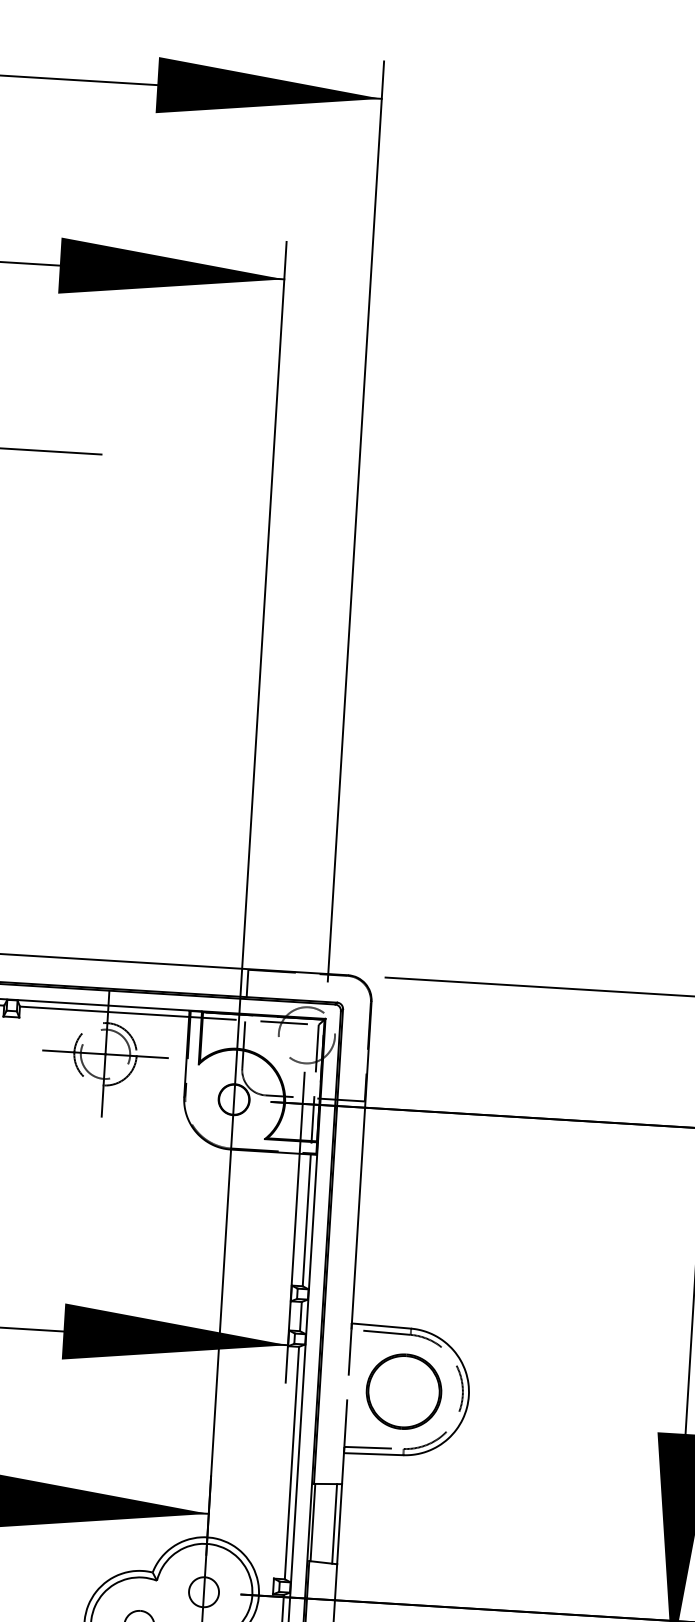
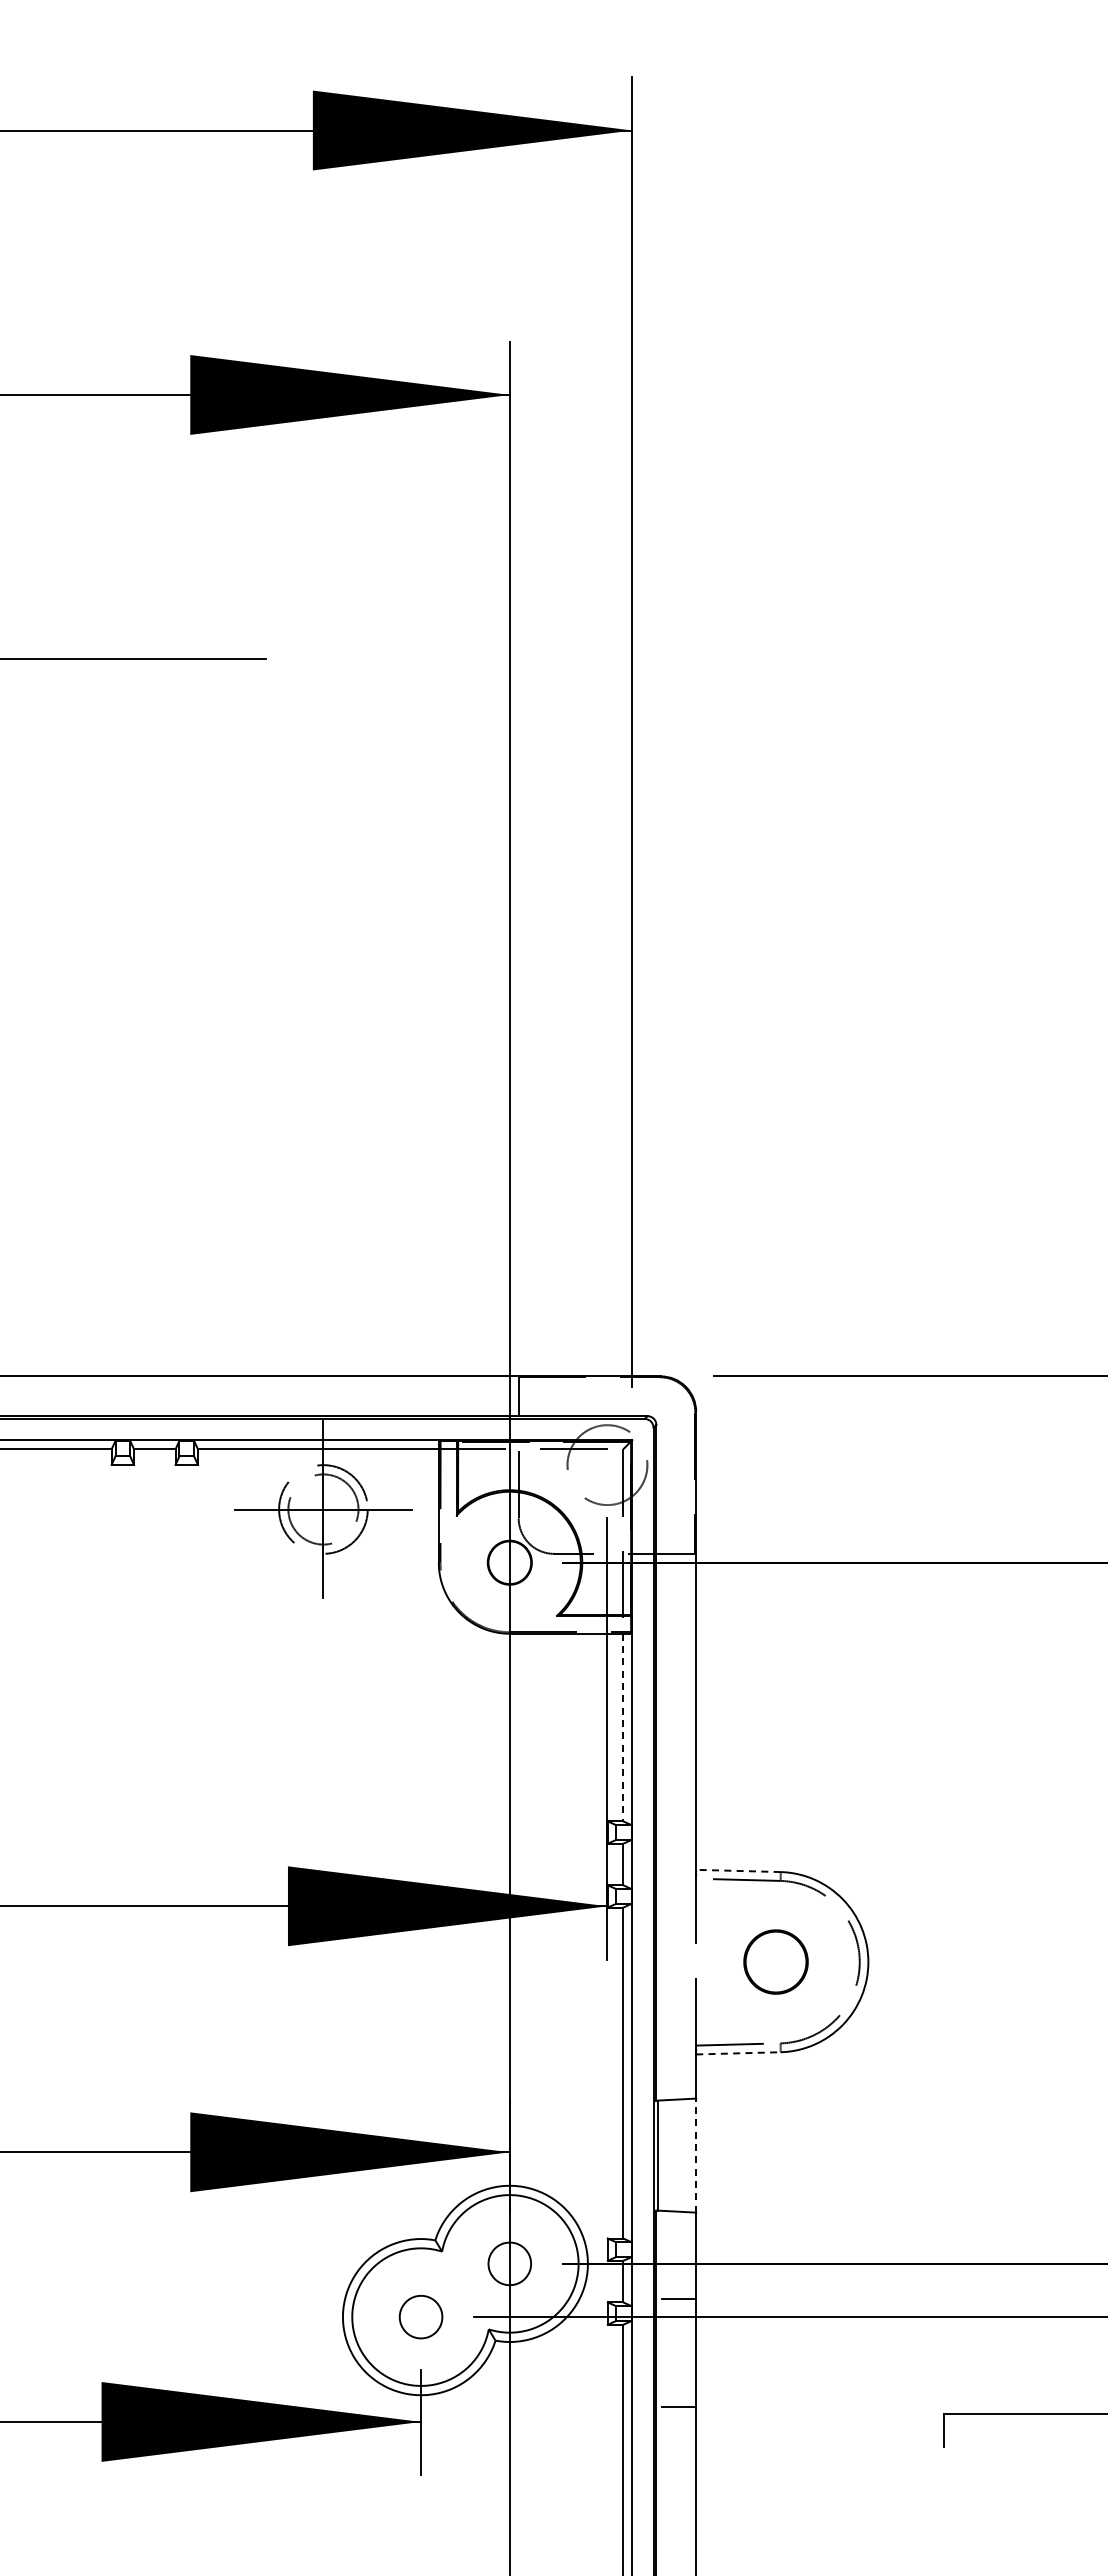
line: (306, 1220) -> (623, 1727), solid -> dashed
line: (380, 1325) -> (737, 1870), solid -> dashed
part: (403, 1391) -> (775, 1961), size x0.6
line: (373, 1454) -> (738, 2053), solid -> dashed
line: (334, 1523) -> (689, 2155), removed
line: (339, 1524) -> (696, 2155), solid -> dashed

